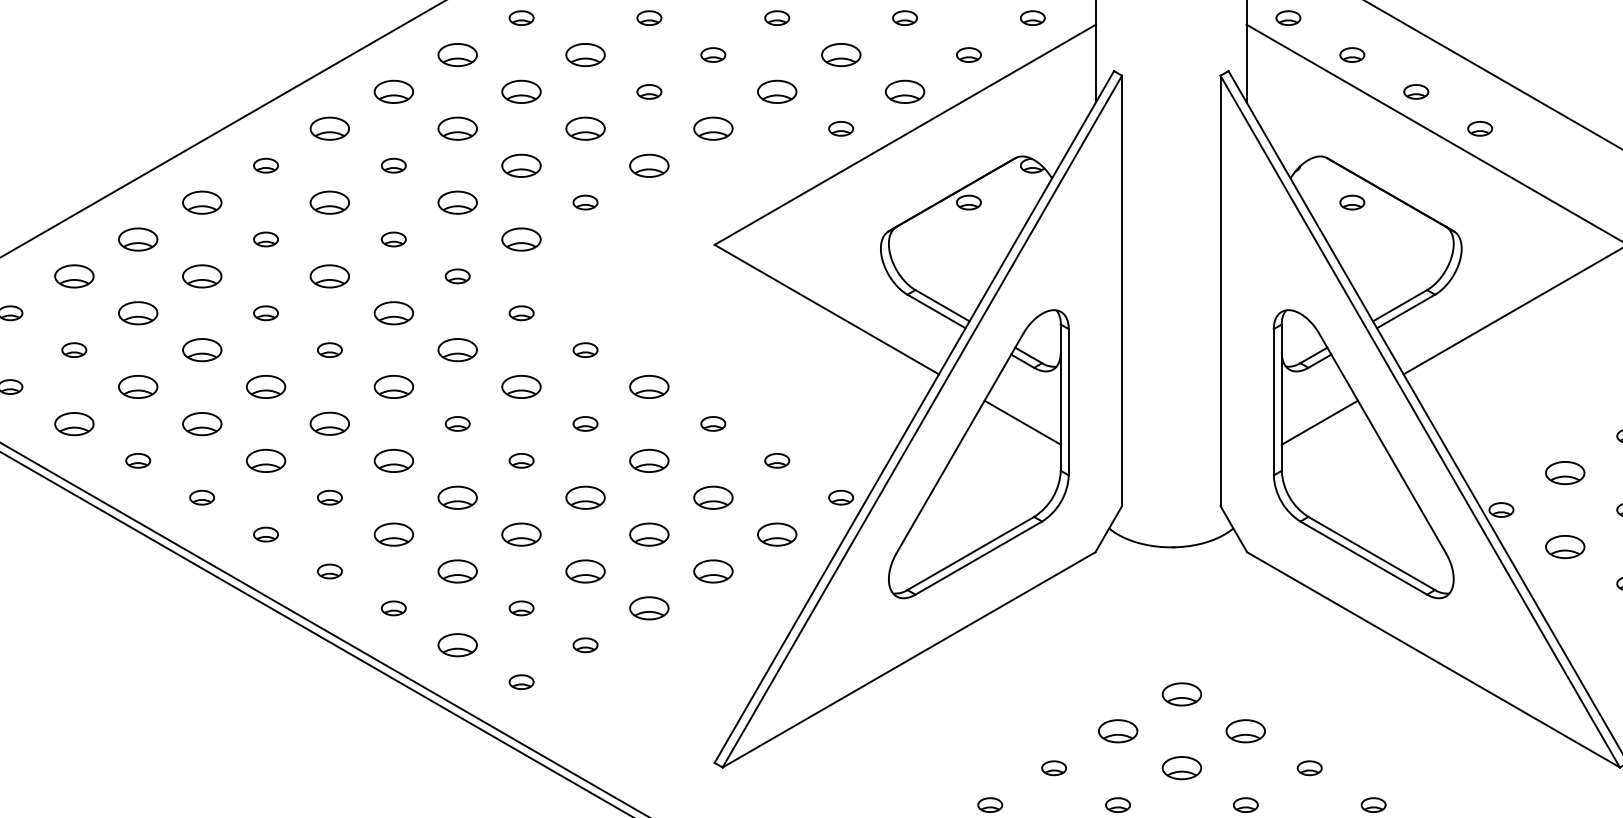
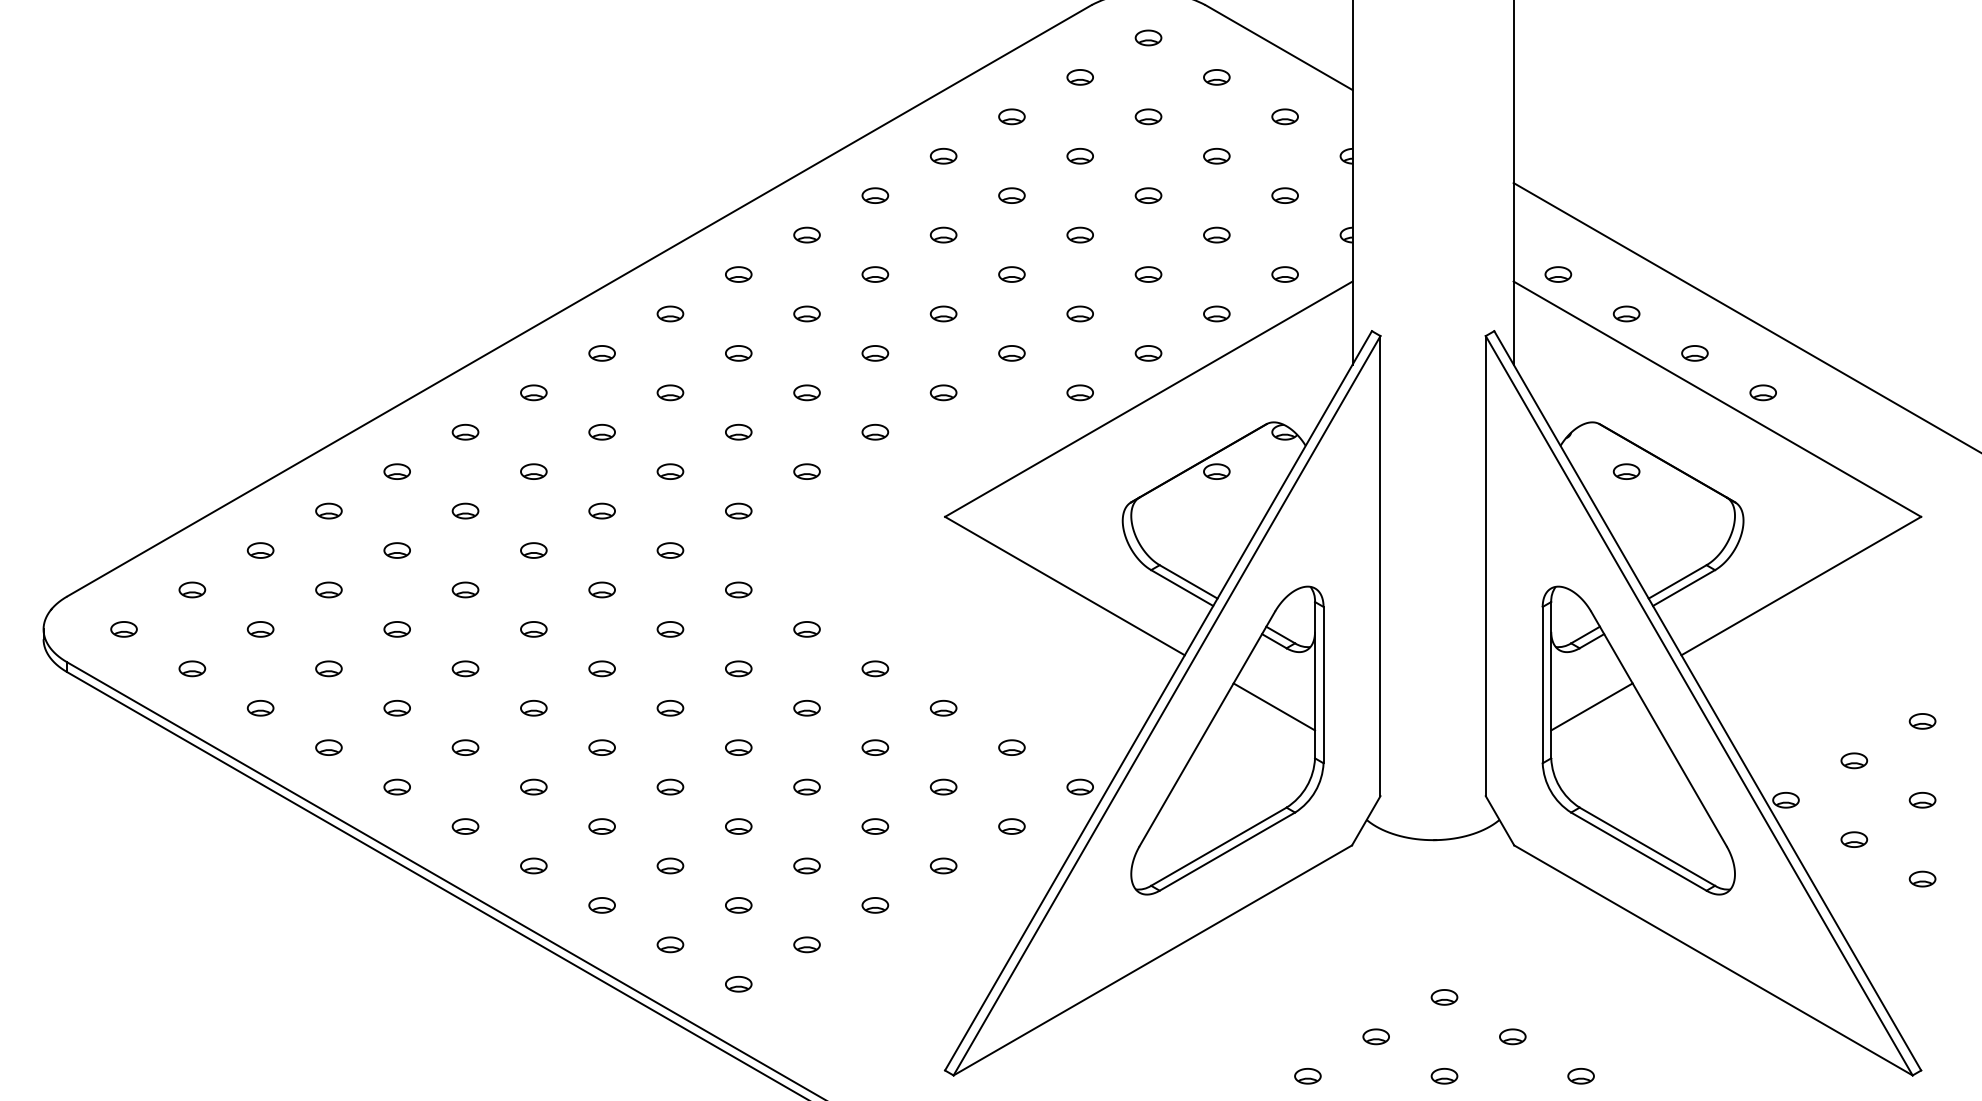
part: (457, 54) -> (670, 313), size x0.62
part: (585, 54) -> (806, 313), size x0.62
part: (840, 54) -> (1079, 313), size x0.62
part: (393, 92) -> (601, 353), size x0.62
part: (521, 92) -> (738, 353), size x0.62
part: (776, 92) -> (1011, 353), size x0.62
part: (904, 92) -> (1148, 353), size x0.62
part: (329, 128) -> (533, 392), size x0.62
part: (457, 128) -> (670, 392), size x0.62
part: (585, 128) -> (806, 392), size x0.62
part: (713, 128) -> (943, 392), size x0.62
part: (521, 165) -> (738, 431), size x0.62
part: (649, 165) -> (875, 431), size x0.62
part: (201, 202) -> (396, 471), size x0.62
part: (329, 202) -> (533, 471), size x0.62
part: (457, 202) -> (670, 471), size x0.62
part: (137, 238) -> (328, 510), size x0.62
part: (521, 238) -> (738, 510), size x0.62
part: (74, 276) -> (260, 550), size x0.62
part: (201, 276) -> (396, 550), size x0.62
part: (329, 276) -> (533, 550), size x0.62
part: (137, 312) -> (328, 589), size x0.62
part: (393, 312) -> (601, 589), size x0.62
part: (201, 350) -> (396, 629), size x0.62
part: (457, 350) -> (670, 629), size x0.62
part: (137, 386) -> (328, 668), size x0.62
part: (265, 386) -> (465, 668), size x0.62
part: (393, 386) -> (601, 668), size x0.62
part: (521, 386) -> (738, 668), size x0.62
part: (649, 386) -> (875, 668), size x0.62
part: (74, 423) -> (260, 707), size x0.62
part: (201, 423) -> (396, 707), size x0.62
part: (329, 424) -> (533, 708), size x0.62
part: (265, 460) -> (465, 747), size x0.62
part: (393, 460) -> (601, 747), size x0.62
part: (649, 460) -> (875, 747), size x0.62
part: (1565, 472) -> (1854, 760), size x0.62
part: (457, 497) -> (670, 786), size x0.62
part: (585, 497) -> (806, 786), size x0.62
part: (713, 497) -> (943, 786), size x0.62
part: (393, 534) -> (601, 826), size x0.62
part: (521, 534) -> (738, 826), size x0.62
part: (649, 534) -> (875, 826), size x0.62
part: (776, 534) -> (1011, 826), size x0.62
part: (1565, 546) -> (1854, 839), size x0.62
part: (457, 571) -> (670, 865), size x0.62
part: (585, 571) -> (806, 865), size x0.62
part: (713, 571) -> (943, 865), size x0.62
part: (649, 608) -> (875, 905), size x0.62
part: (457, 644) -> (670, 944), size x0.62
part: (1181, 694) -> (1444, 997), size x0.62
part: (1117, 731) -> (1375, 1036), size x0.62
part: (1245, 731) -> (1512, 1036), size x0.62
part: (1181, 768) -> (1444, 1076), size x0.62

